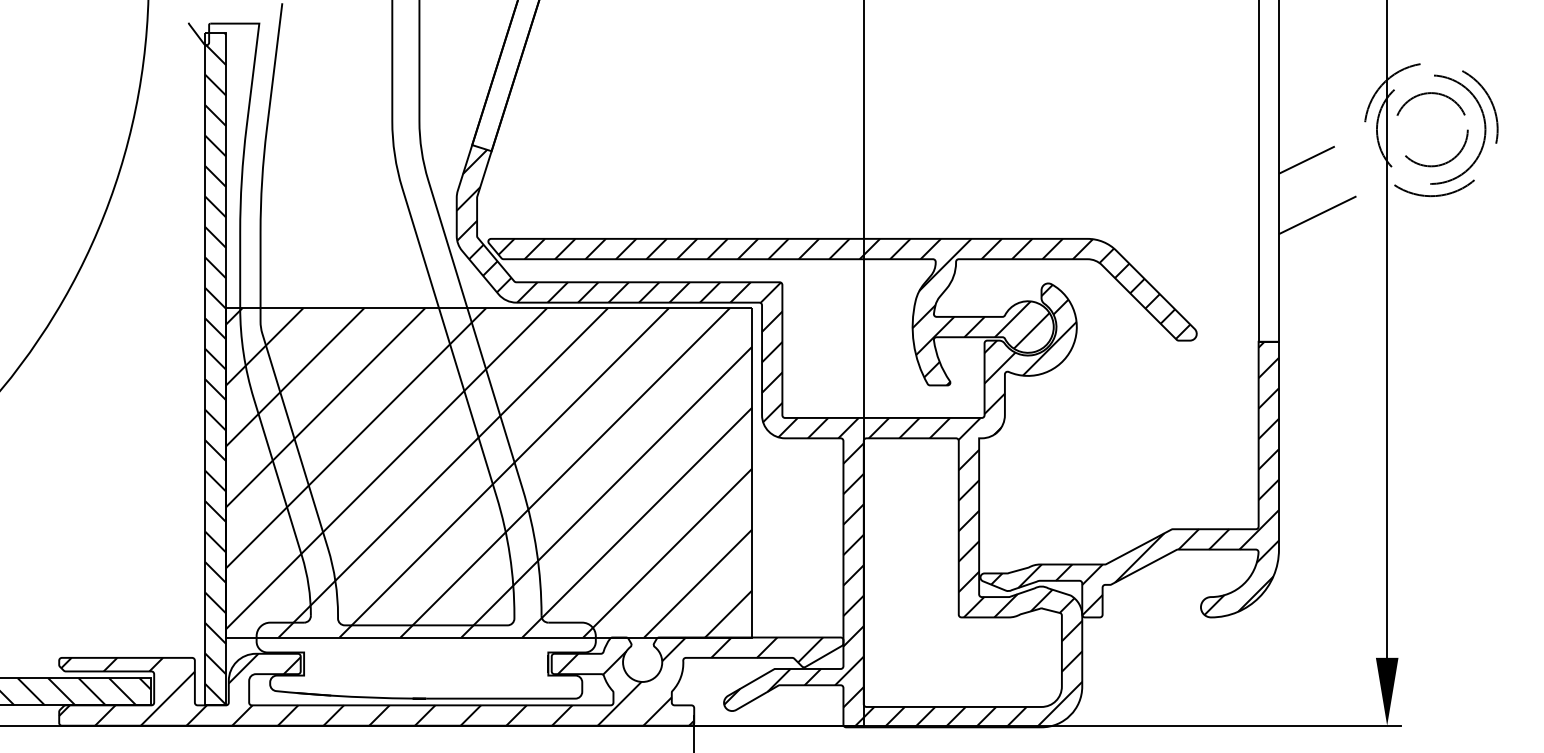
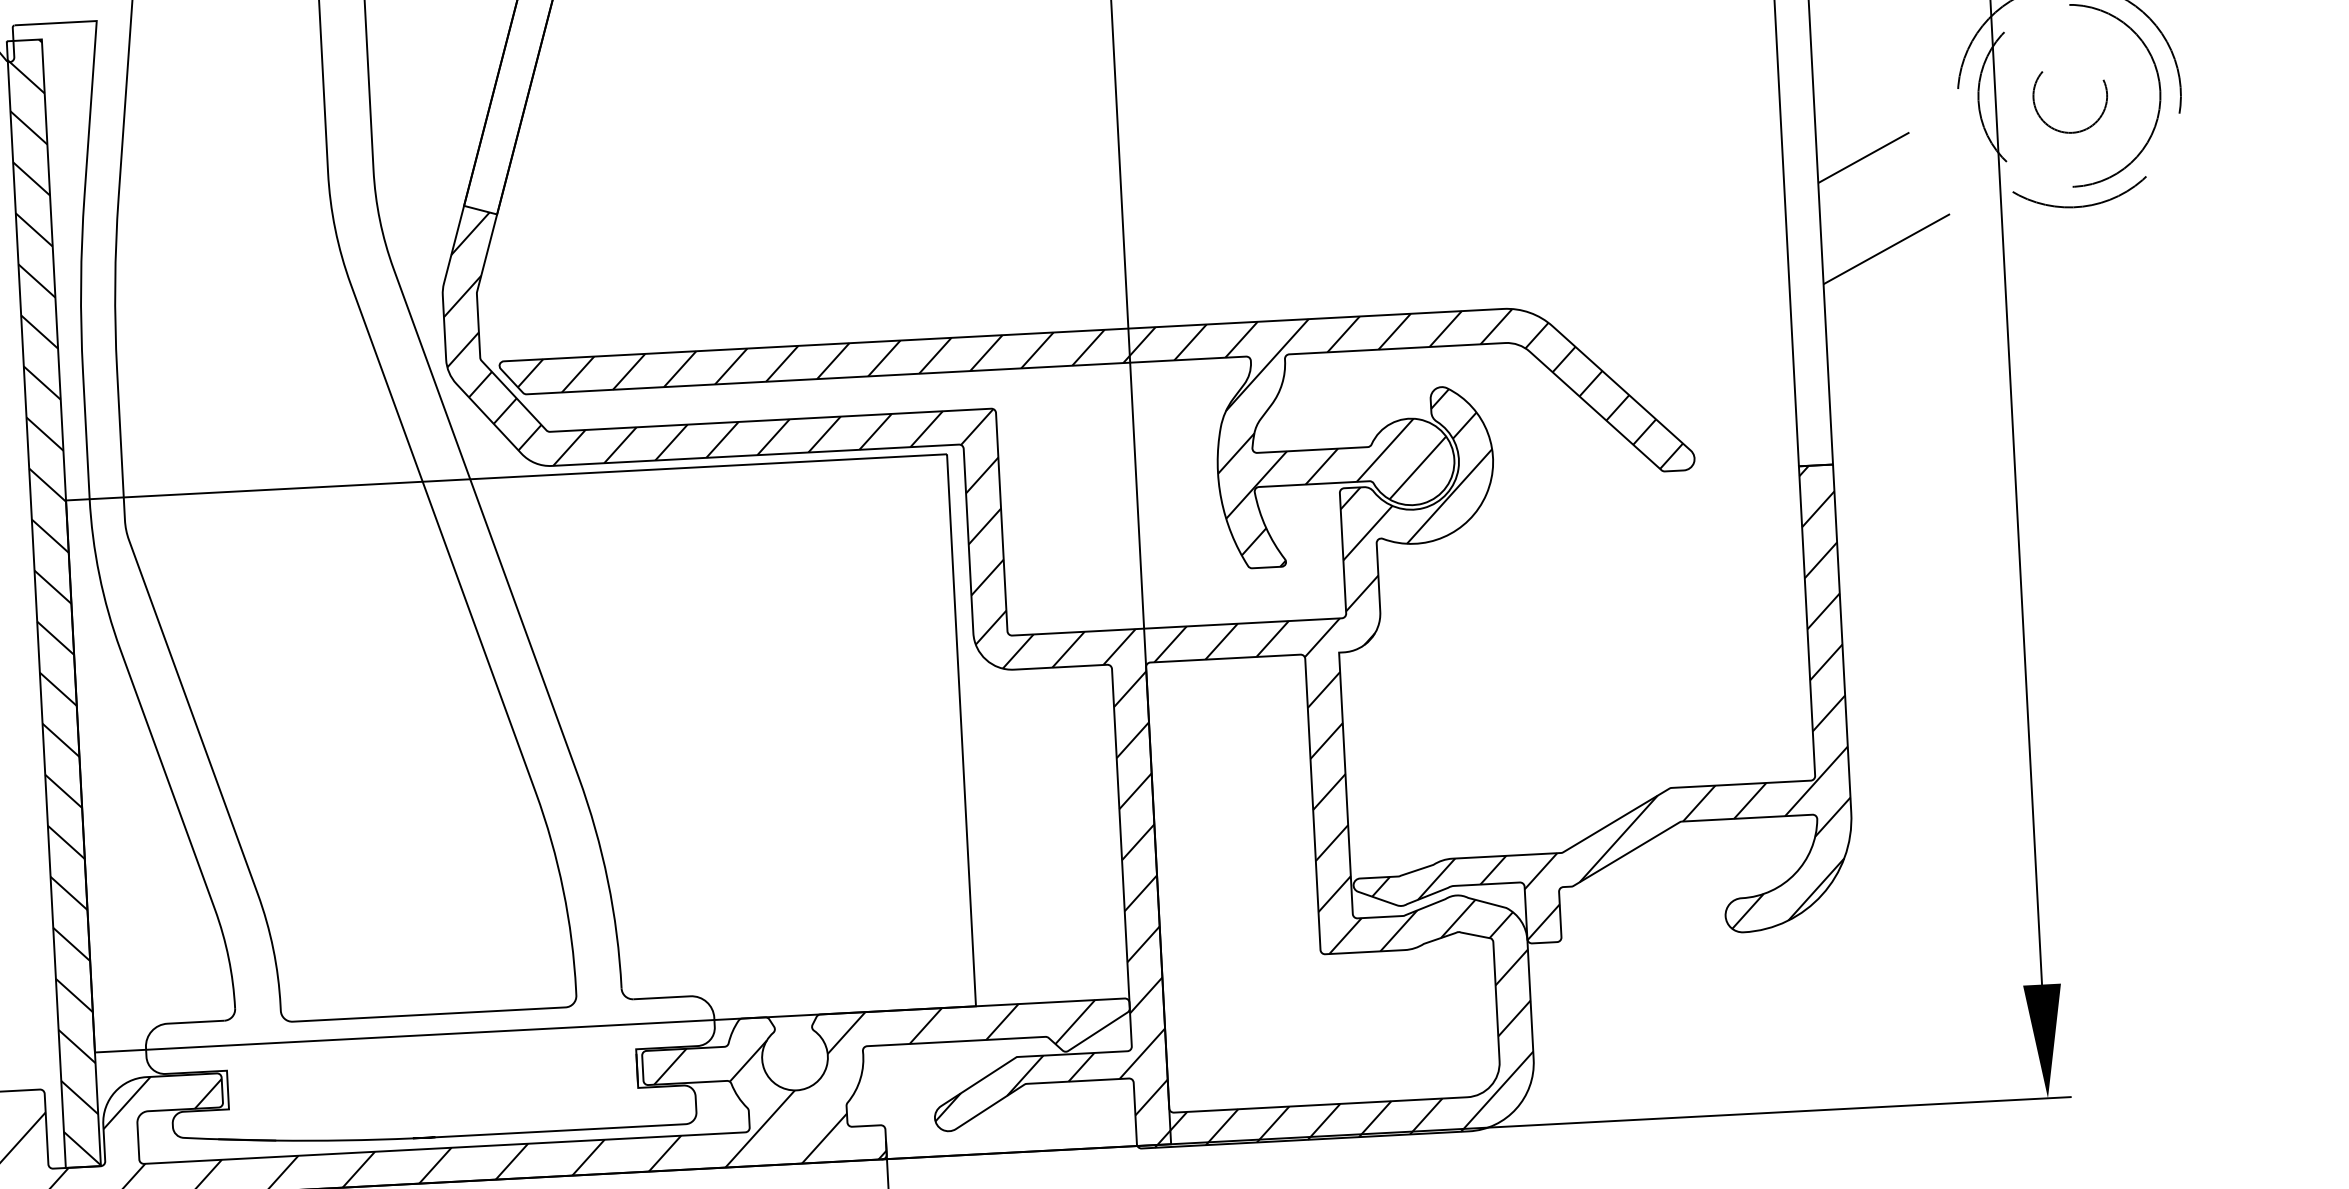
circle: (1432, 129) -> (2071, 95), size x0.6
hatch: (488, 472) -> (520, 752), removed

